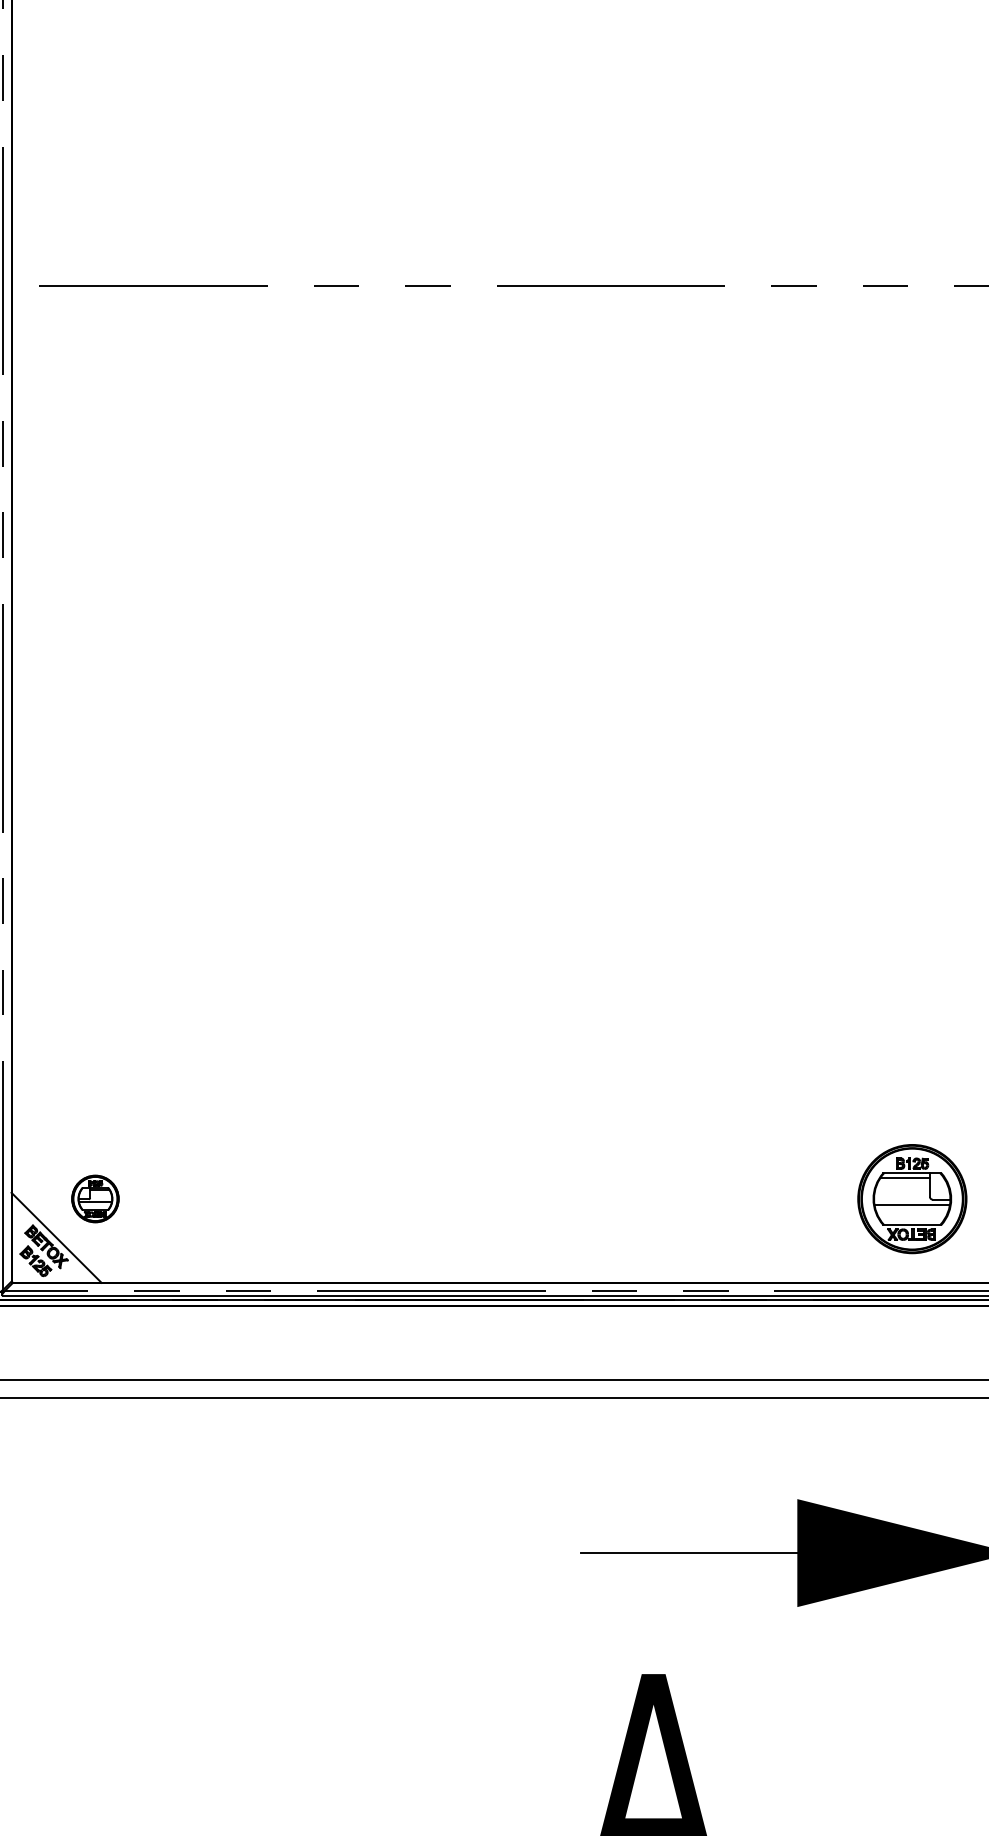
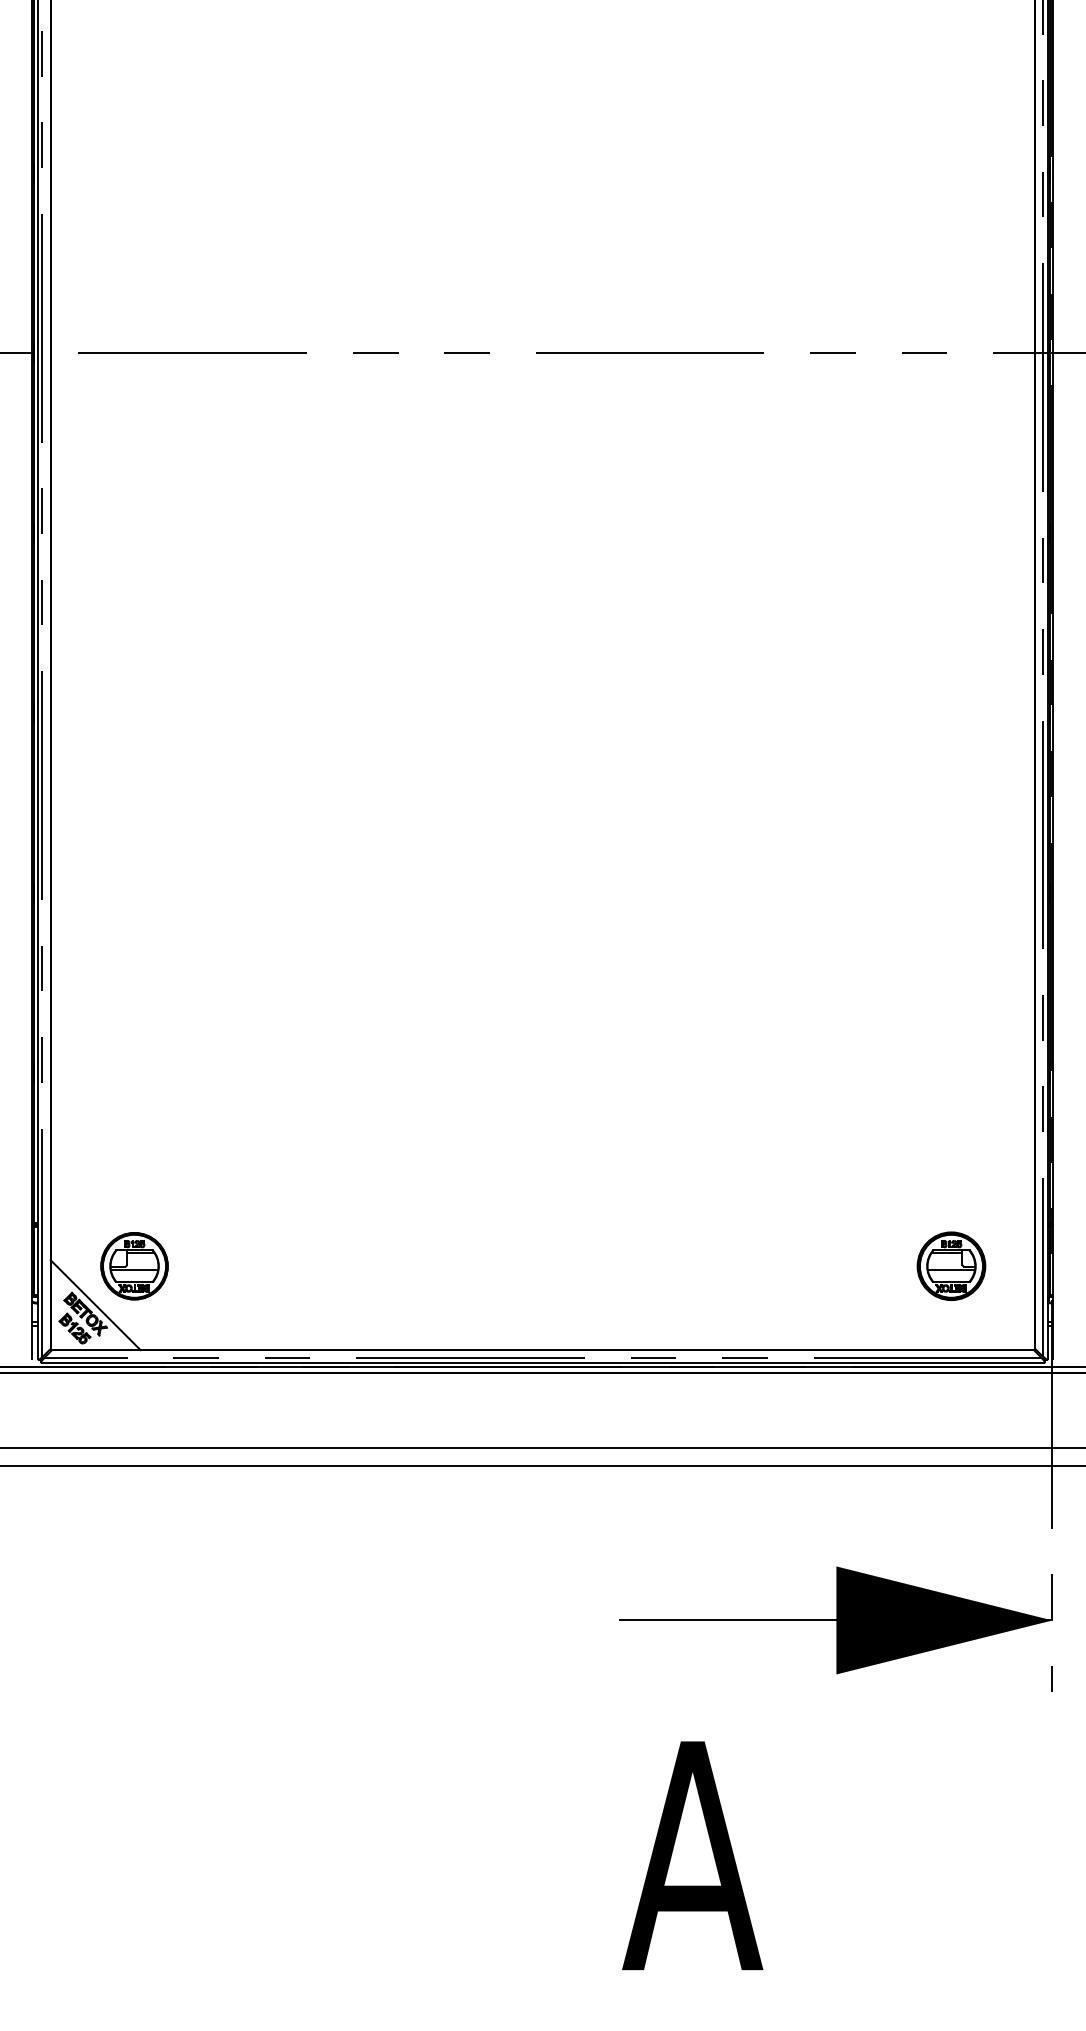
part: (912, 1198) -> (951, 1265), size x0.62
part: (95, 1199) -> (134, 1266), size x1.43

